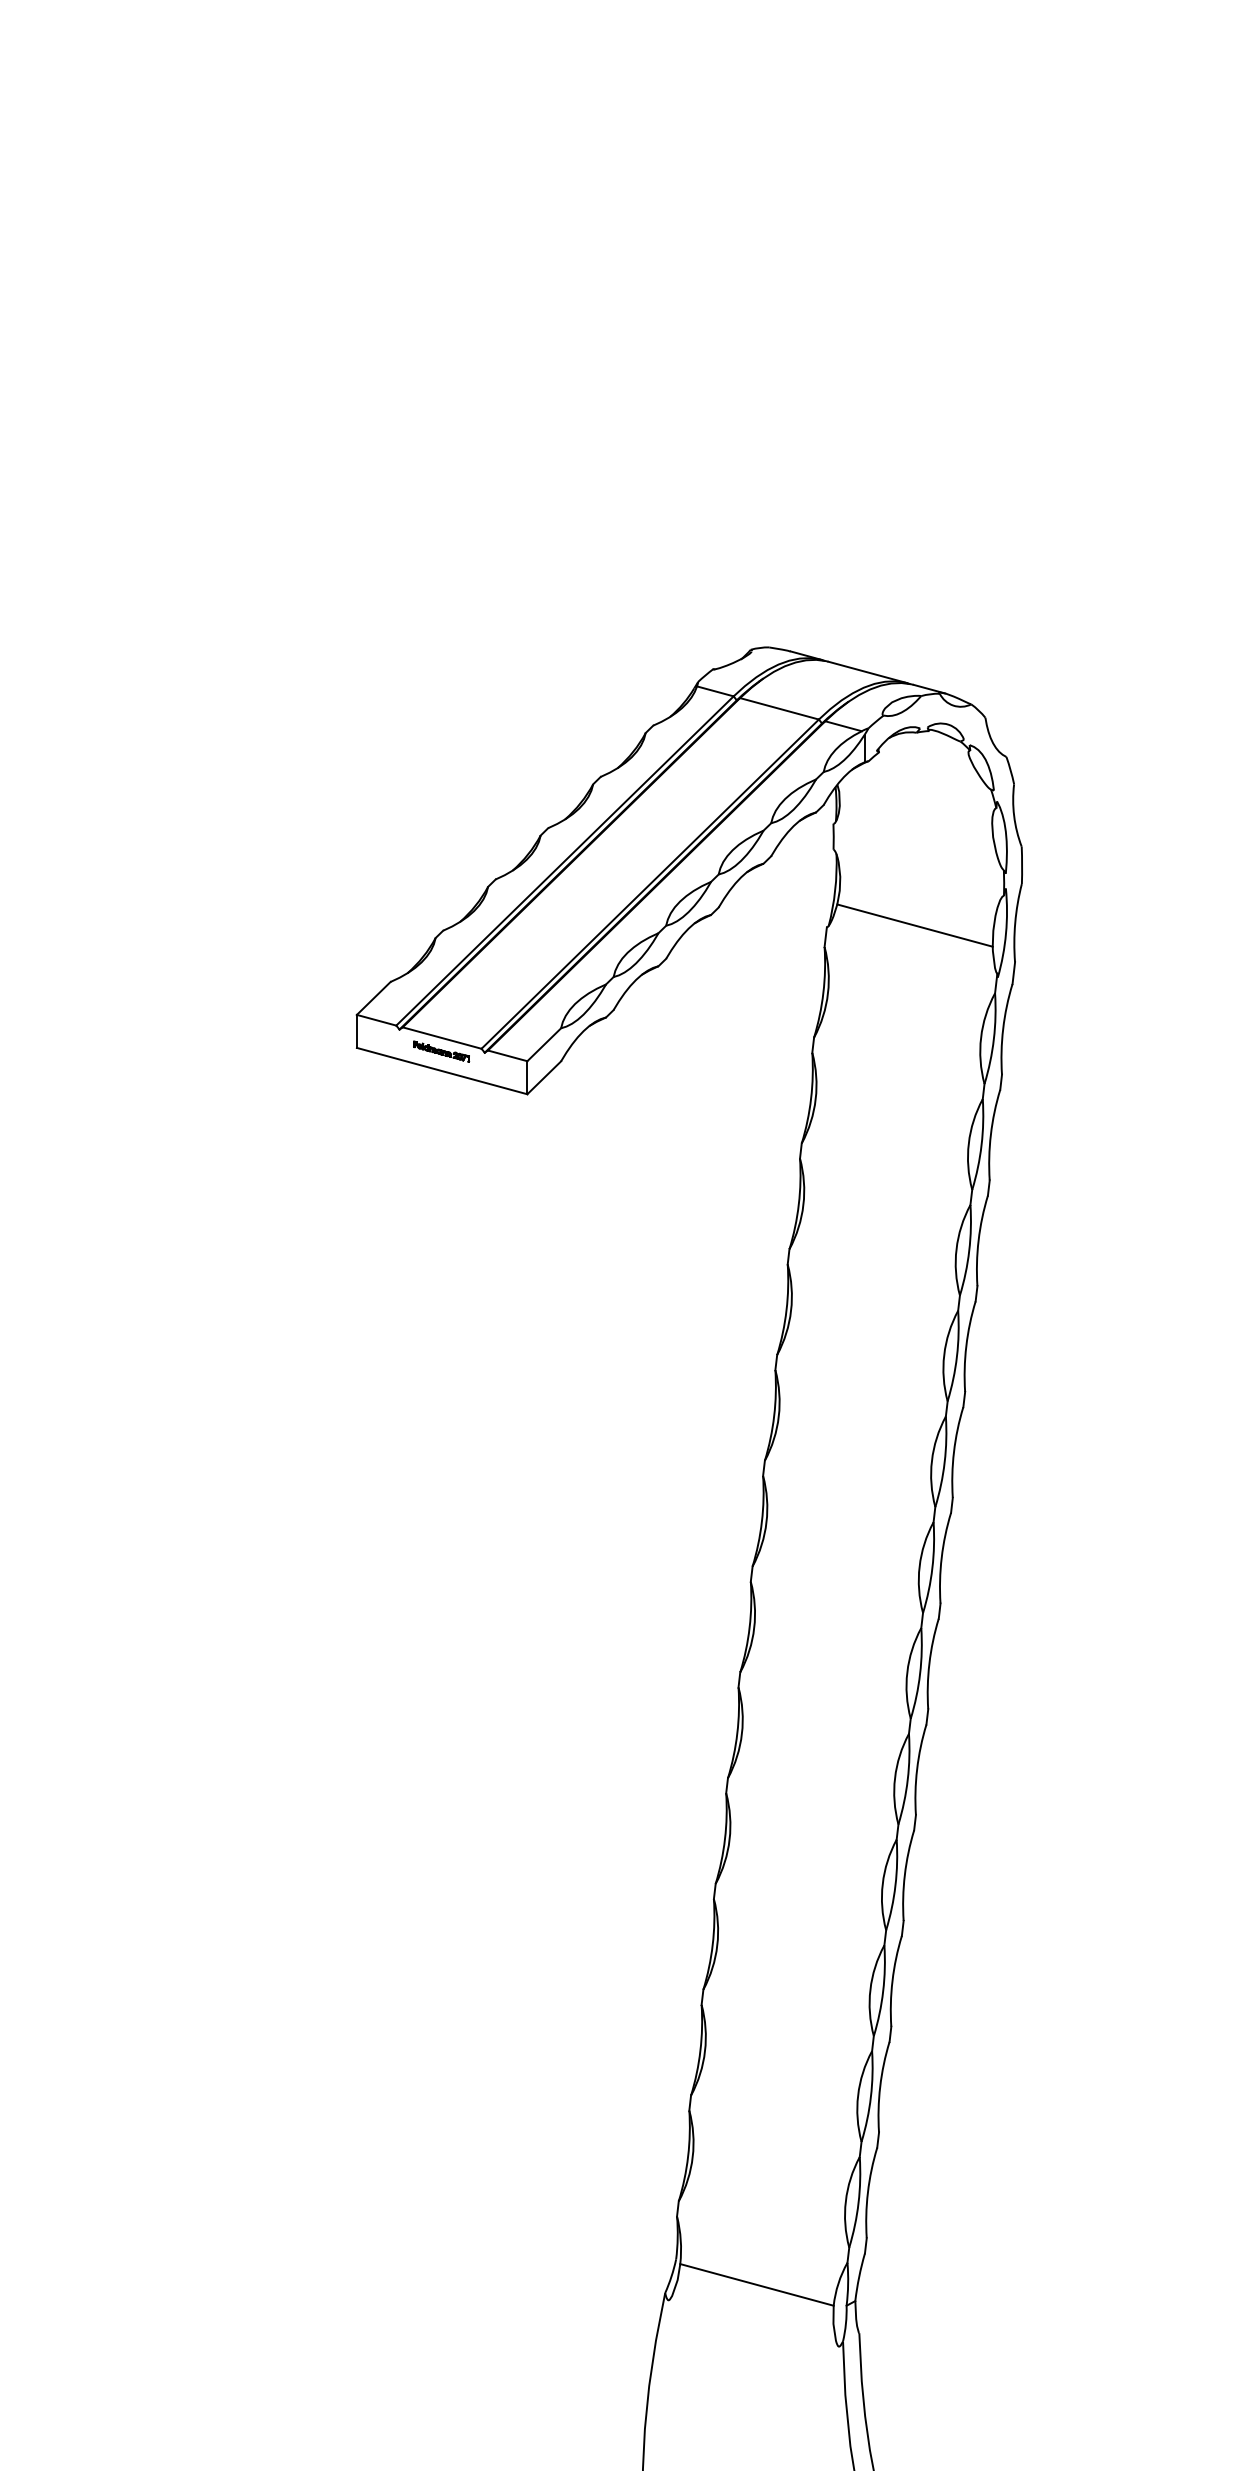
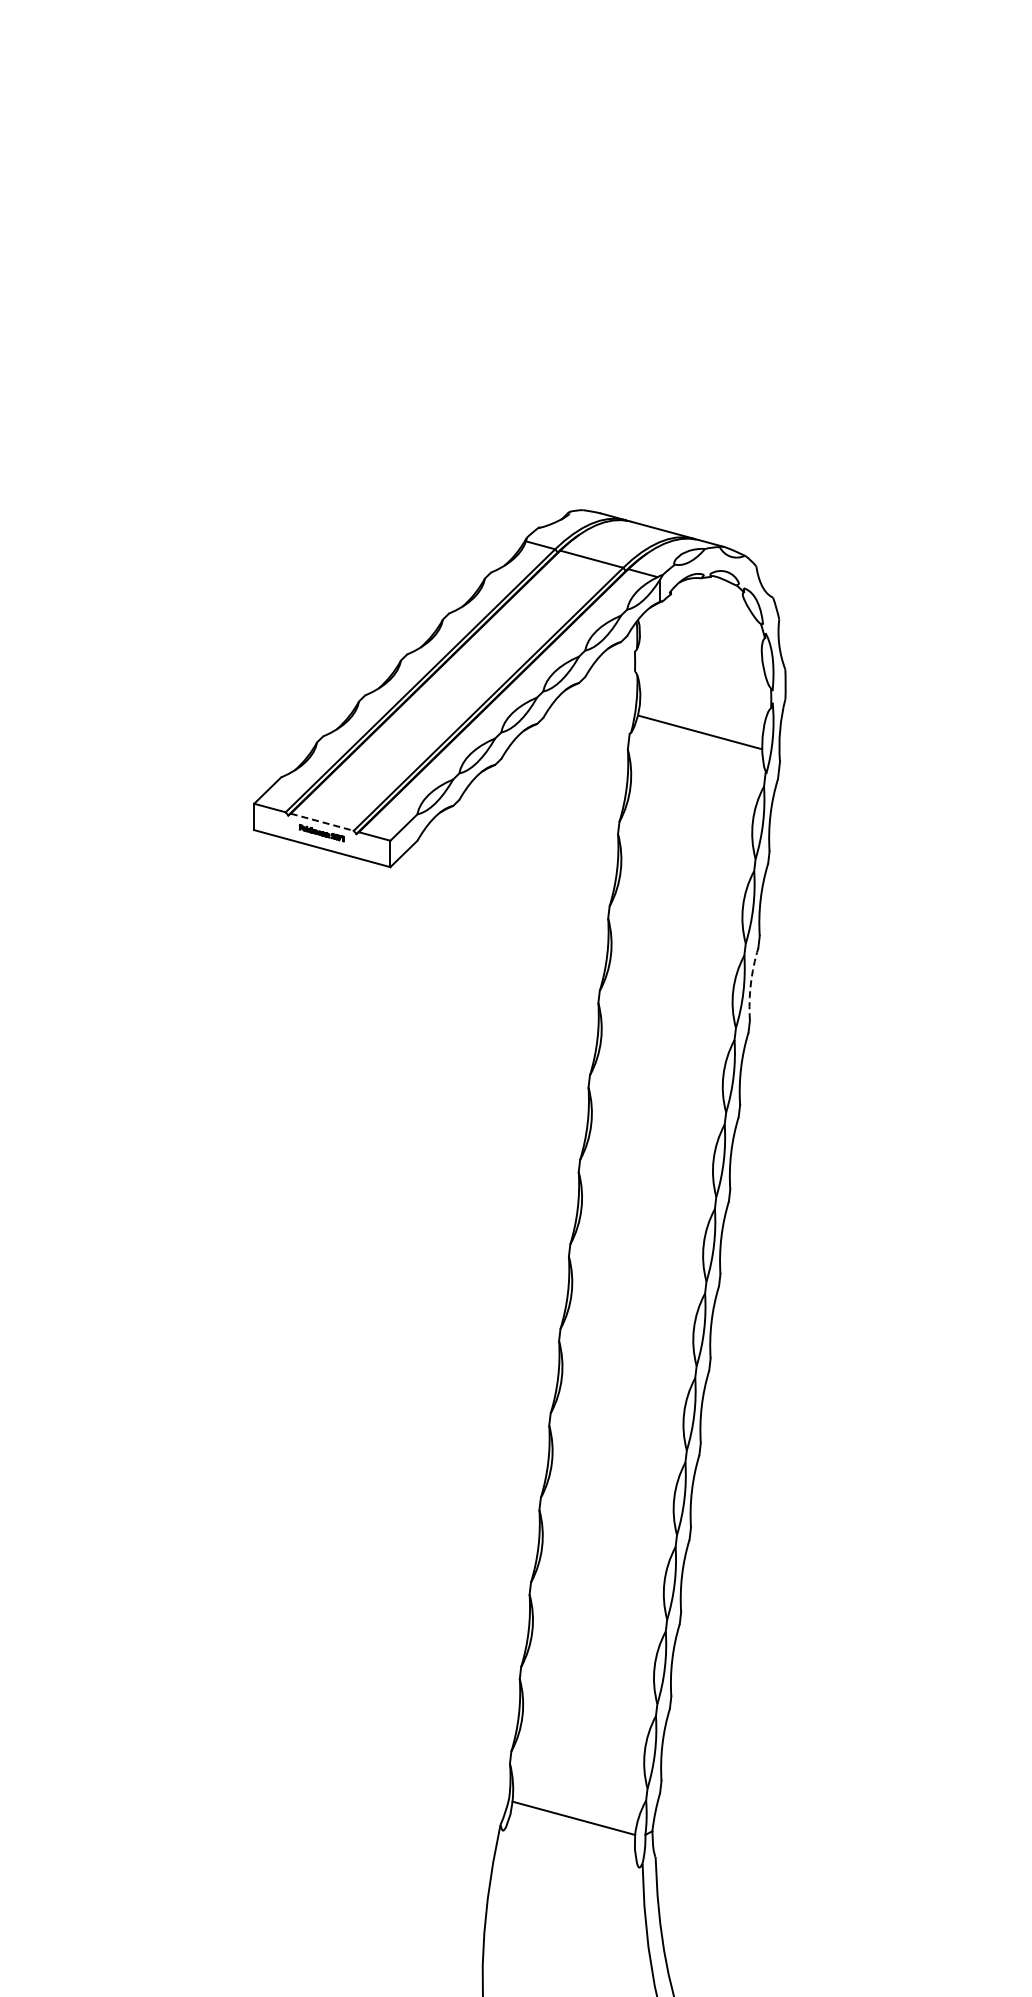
line: (442, 1038) -> (322, 822), solid -> dashed
arc: (978, 1239) -> (750, 983), solid -> dashed

